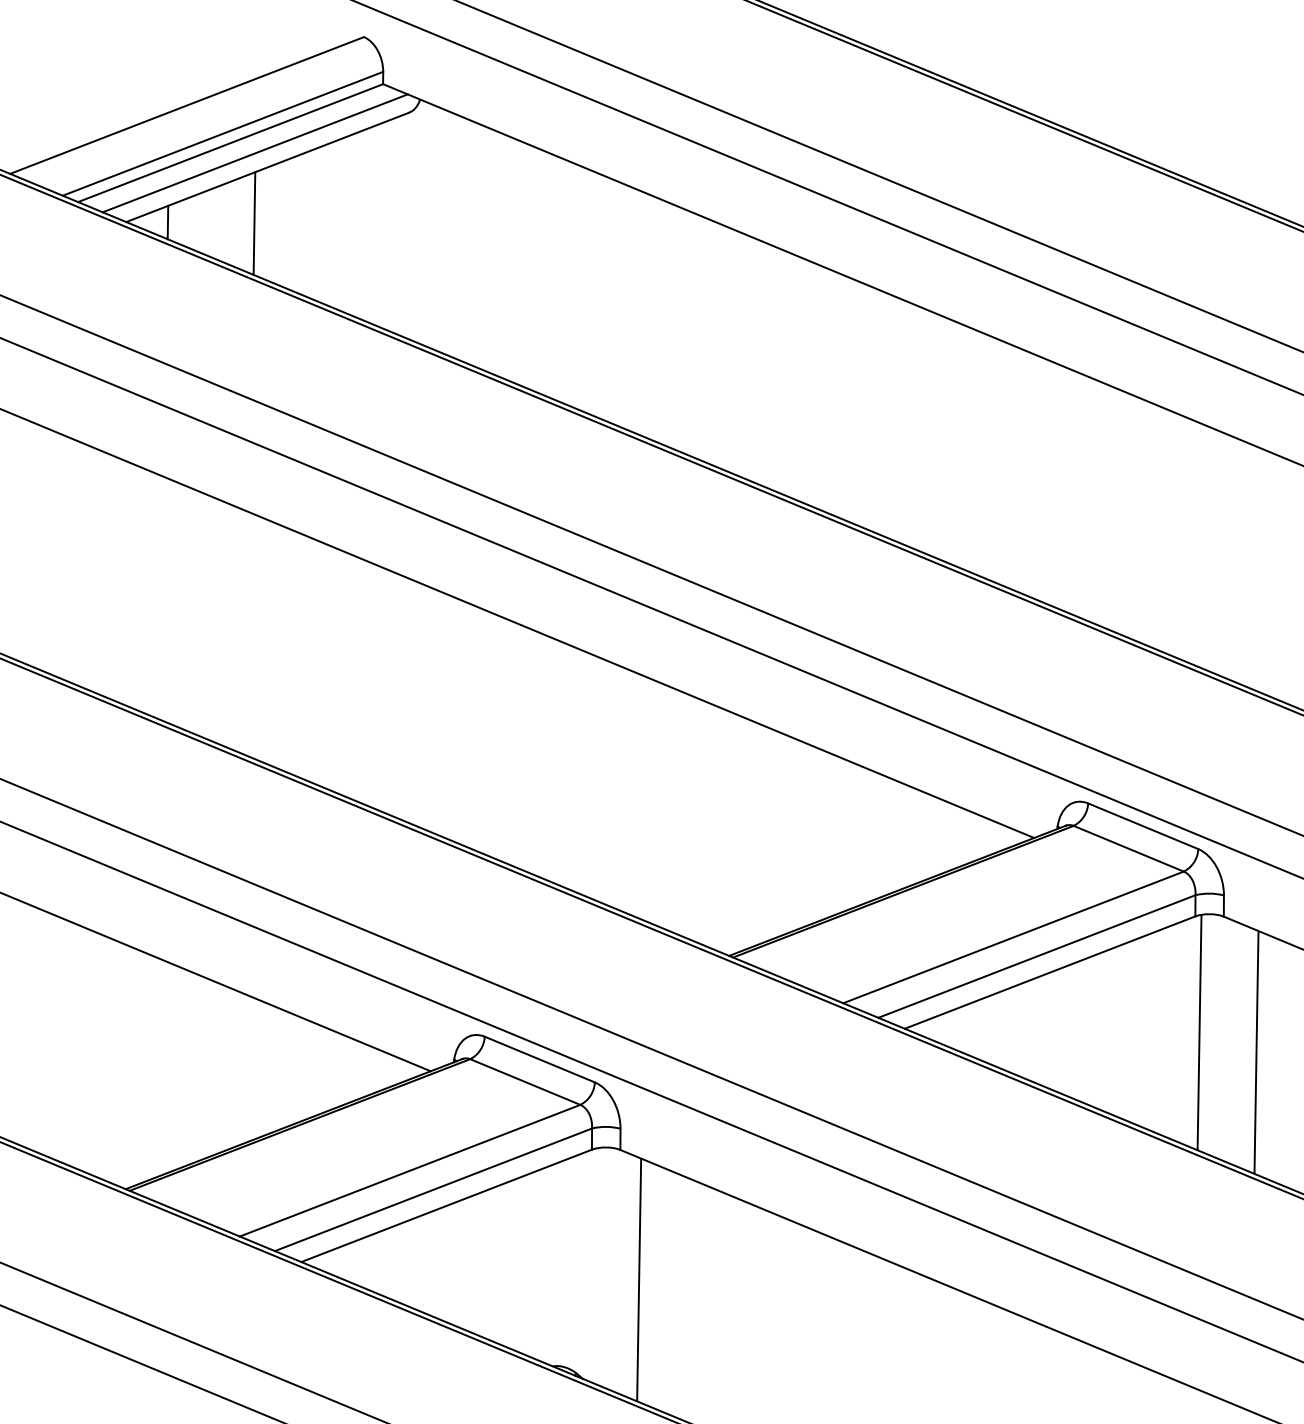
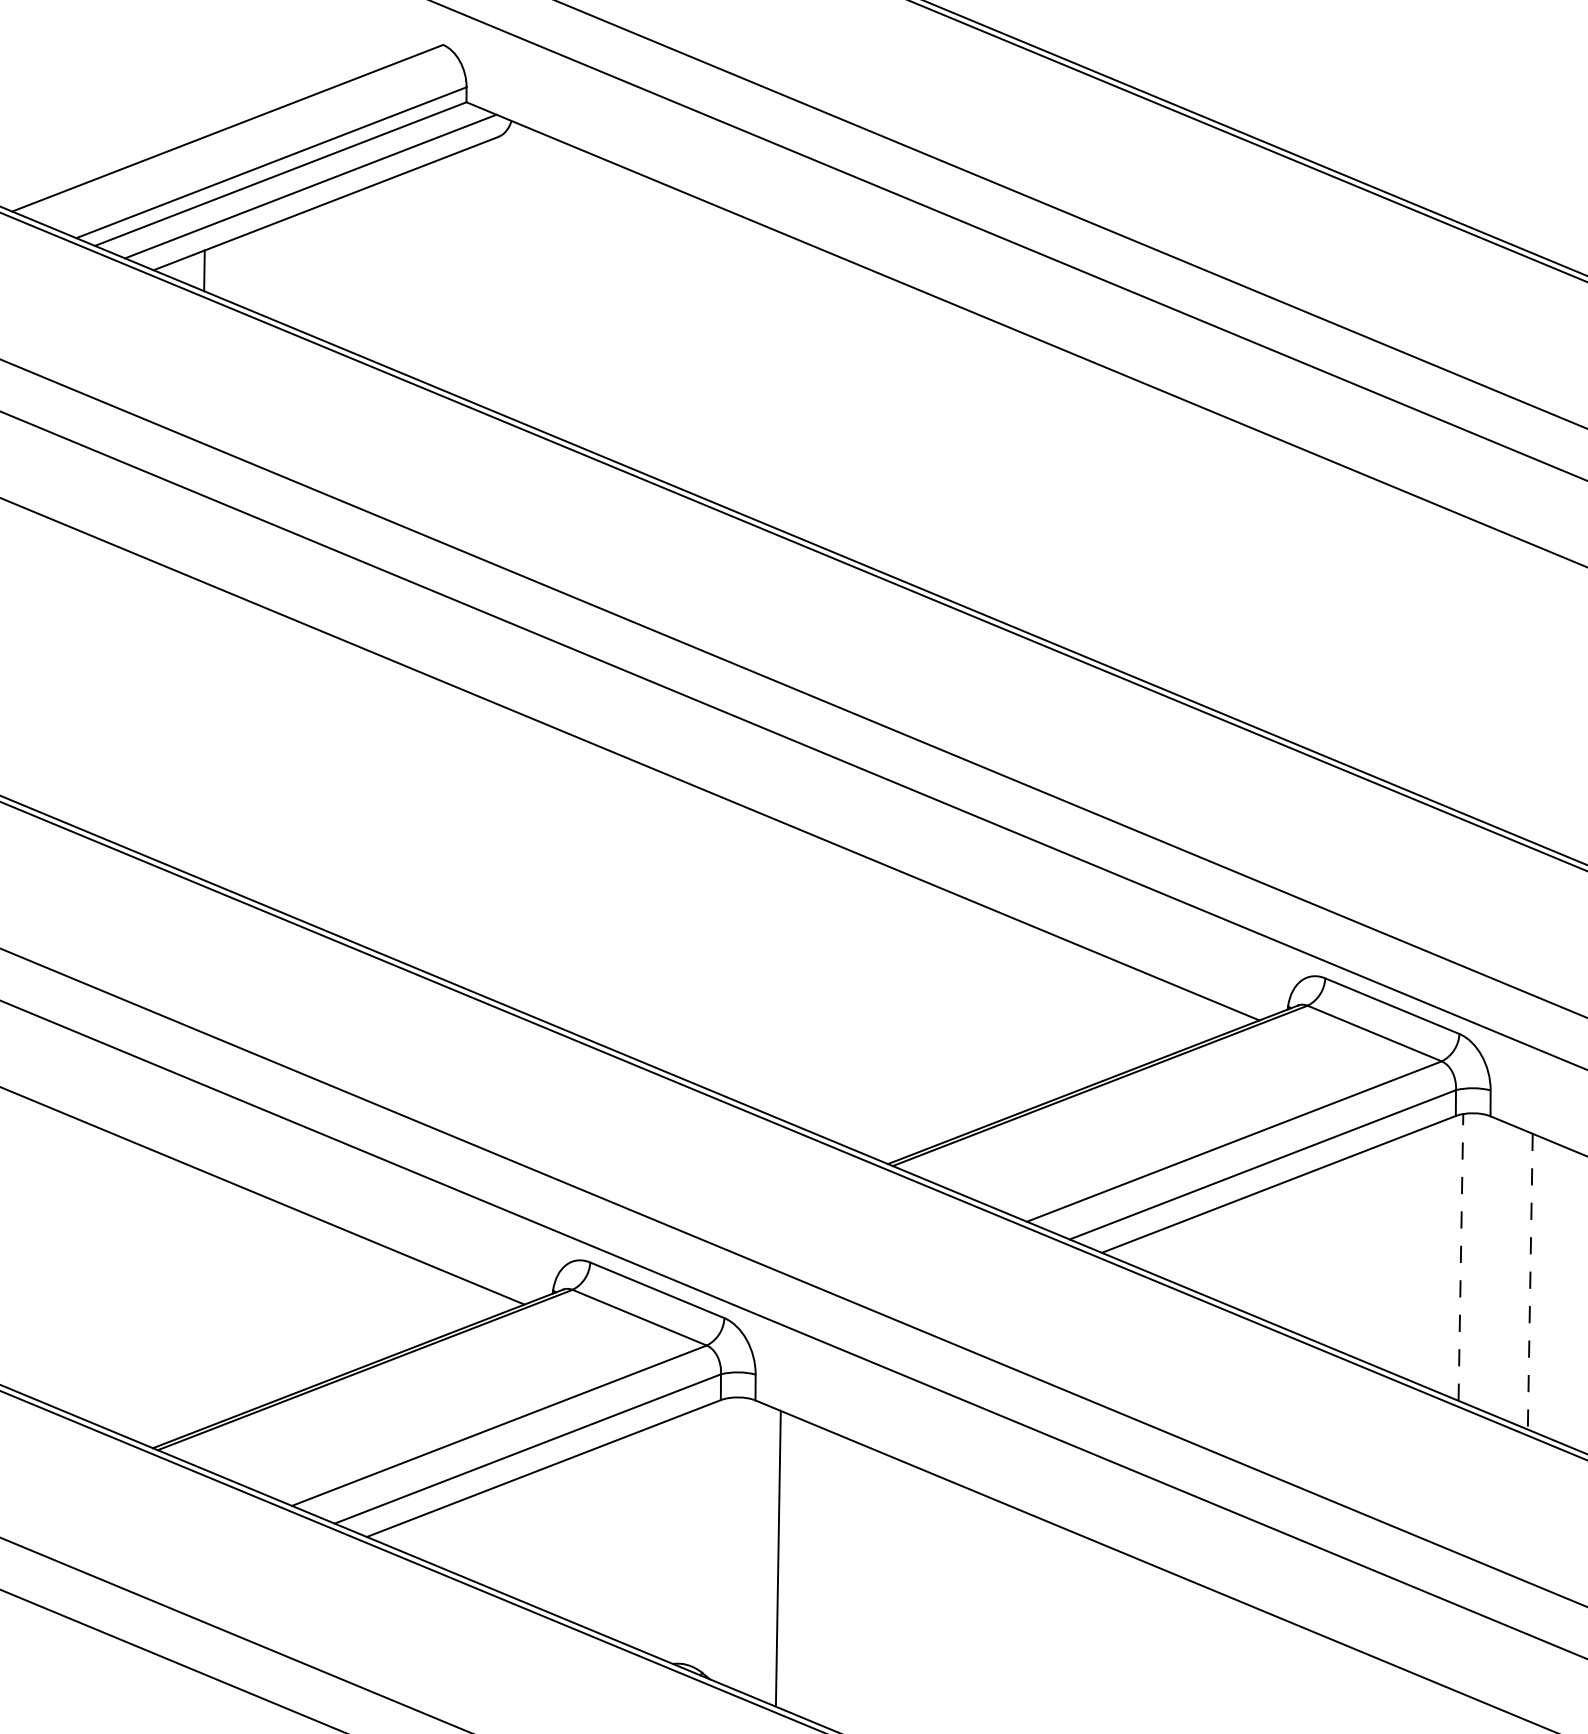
line: (254, 223) -> (309, 271), removed
line: (1199, 1032) -> (1460, 1257), solid -> dashed
line: (1256, 1052) -> (1530, 1281), solid -> dashed

